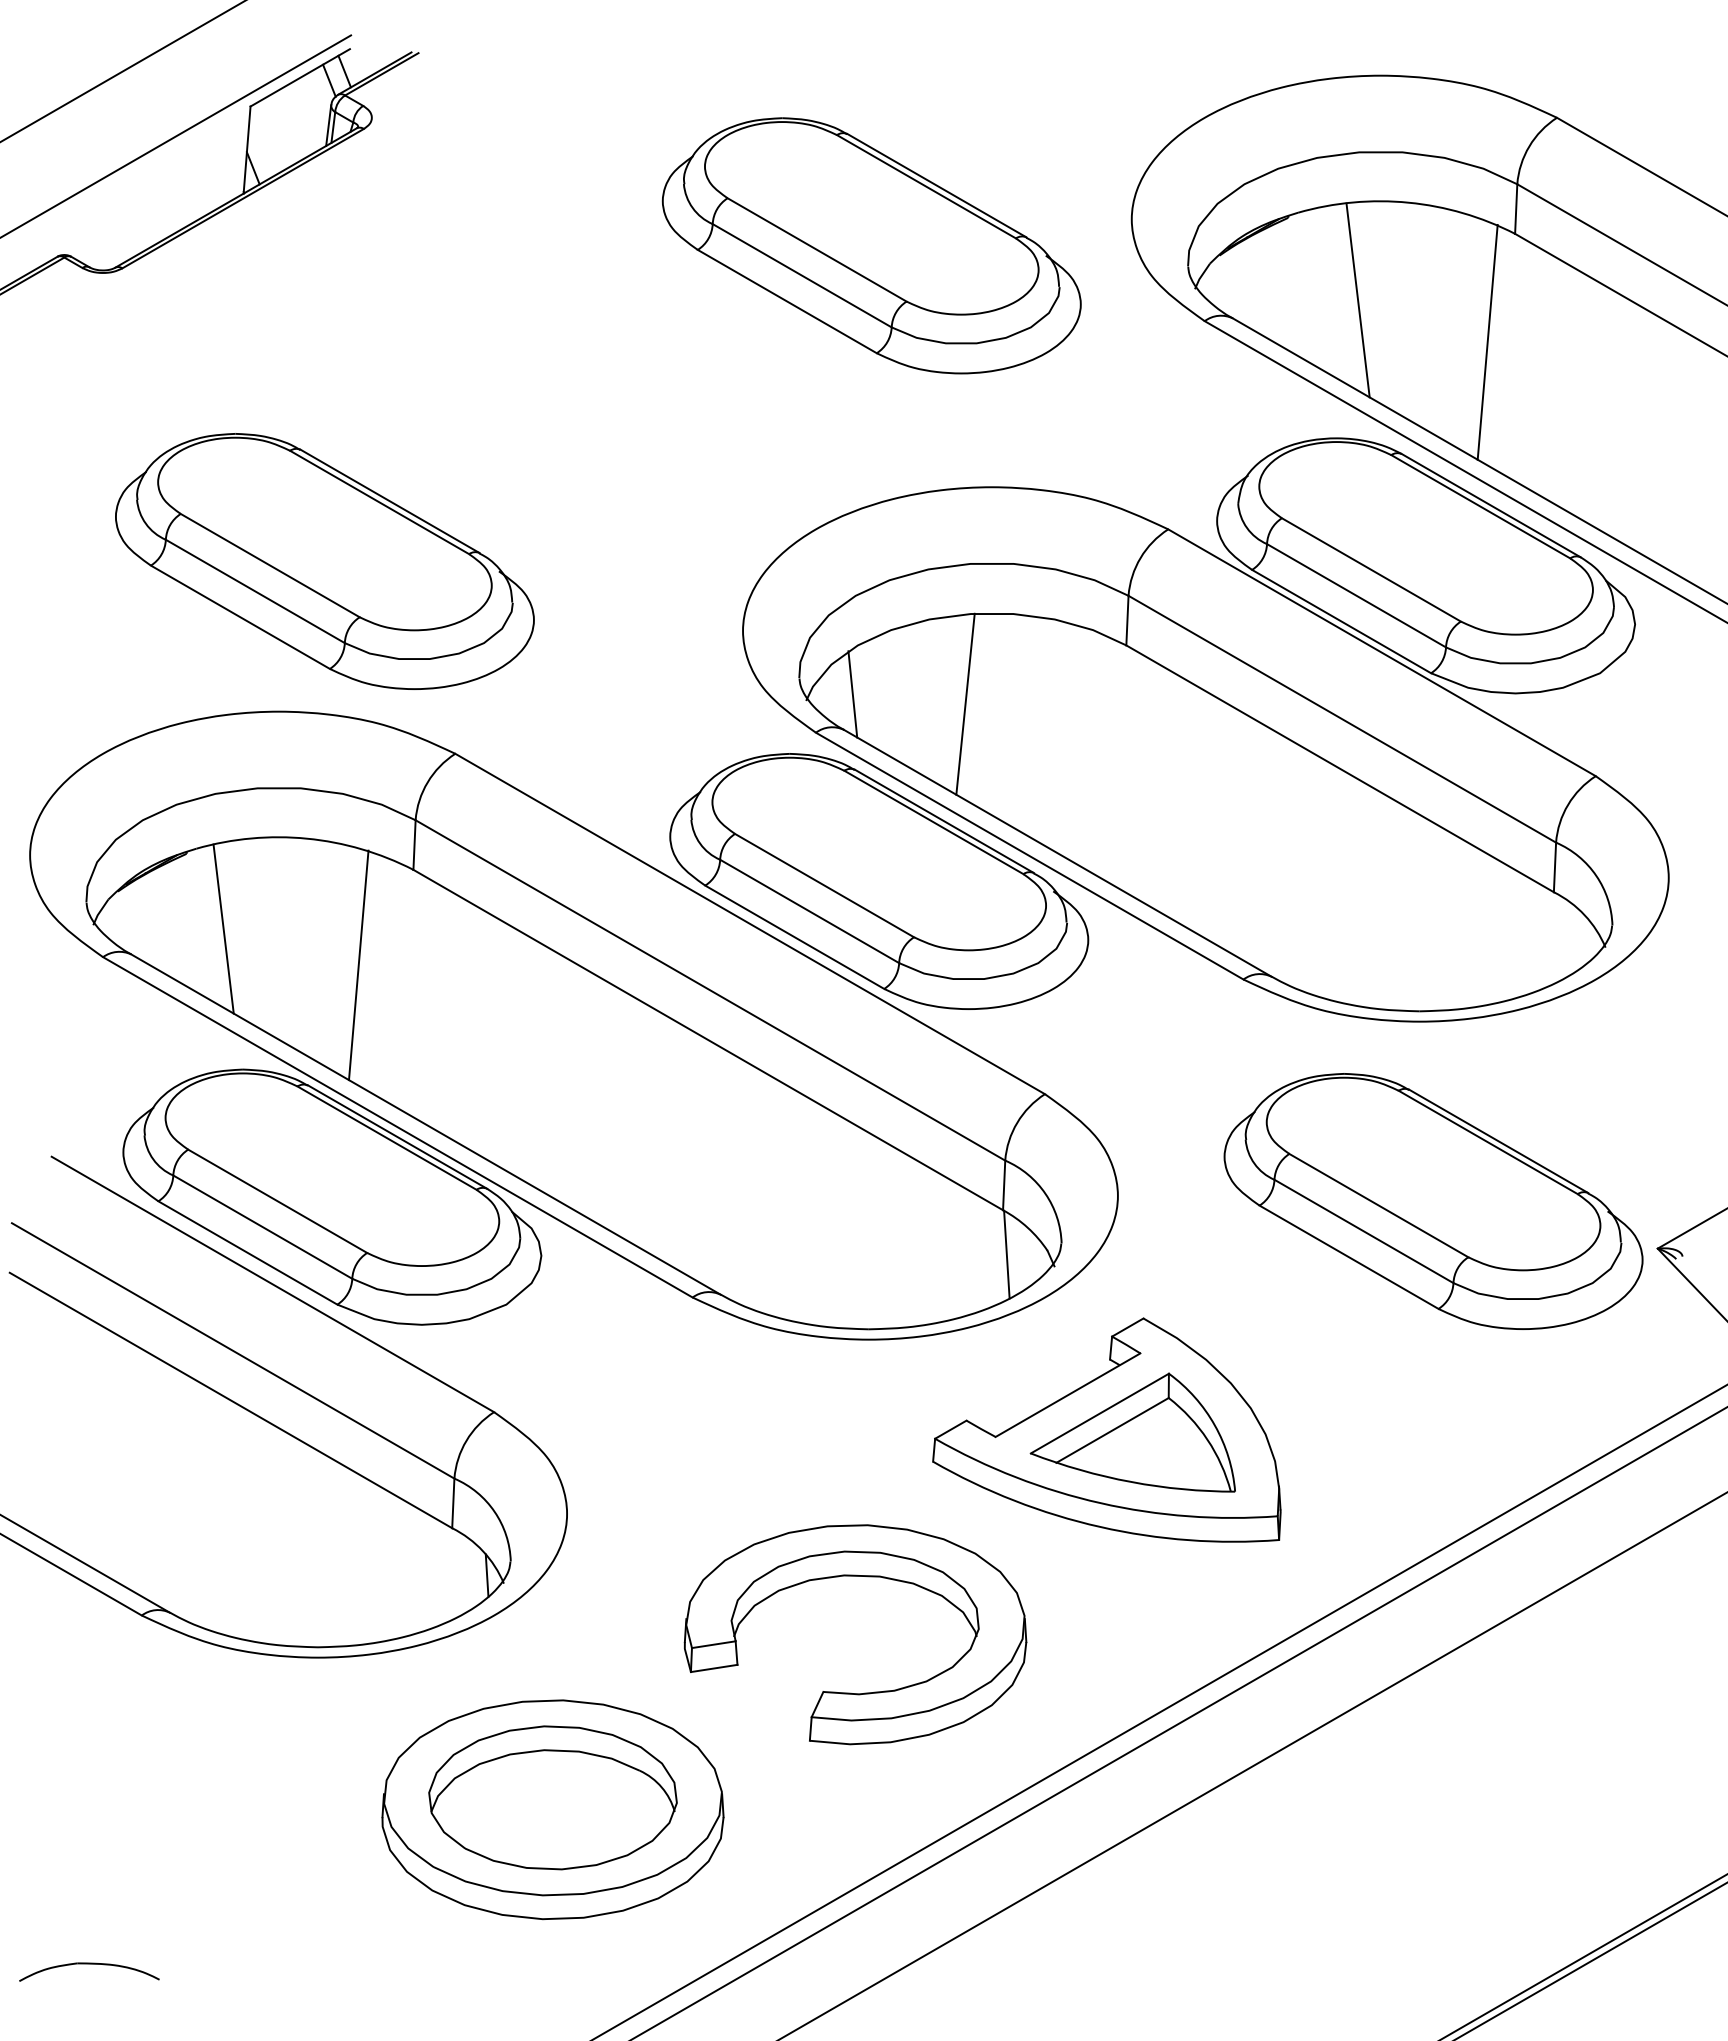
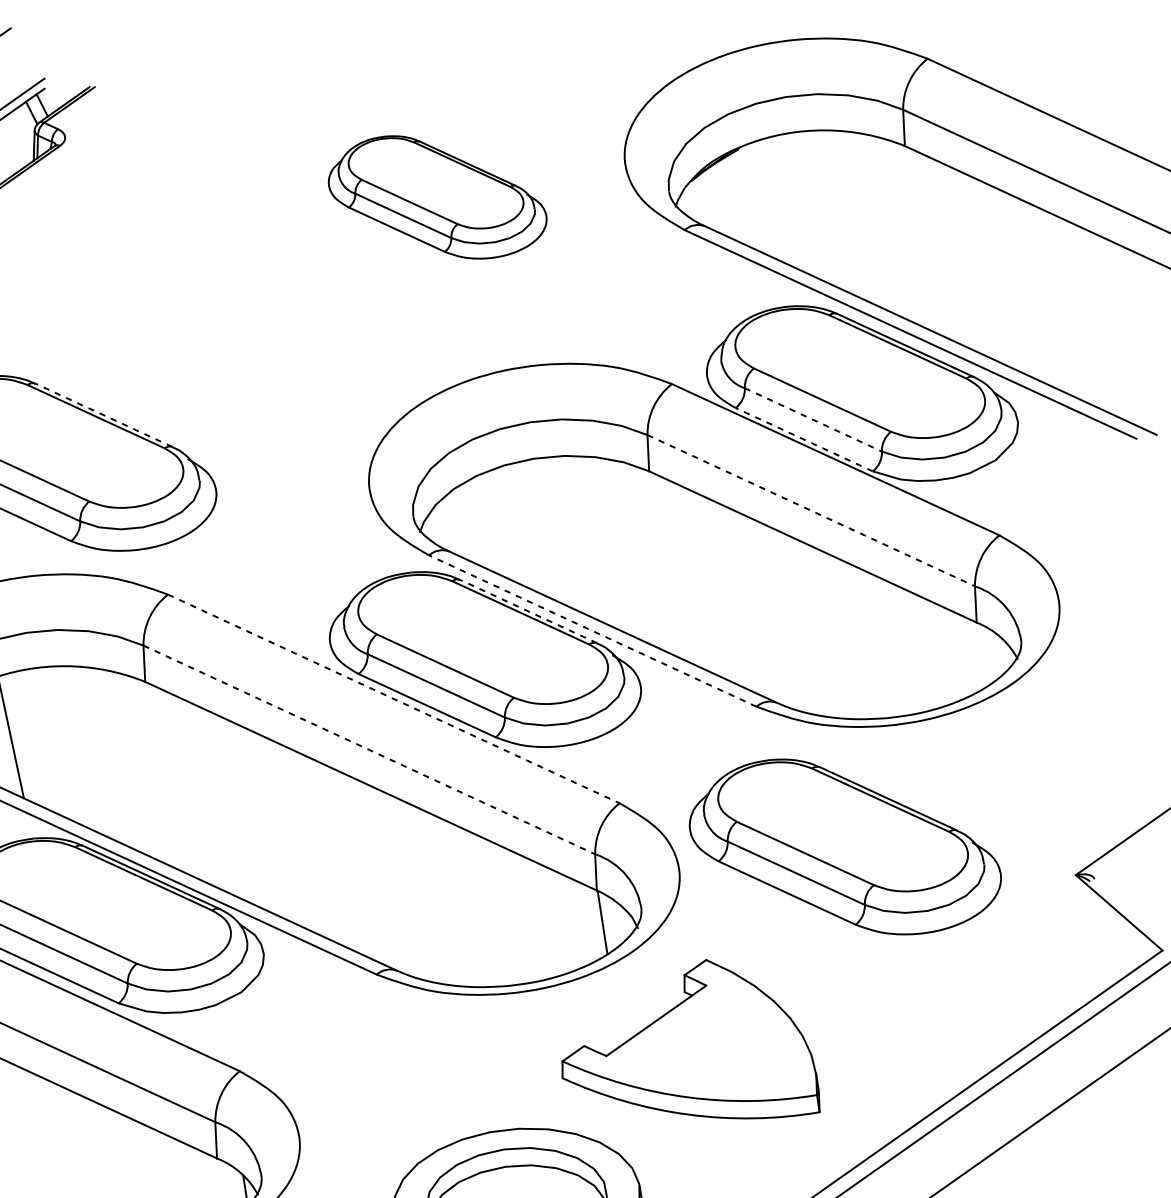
part: (871, 245) -> (437, 197), size x0.7
line: (1357, 300) -> (794, 204), removed
line: (1487, 341) -> (891, 226), removed
line: (389, 501) -> (103, 415), solid -> dashed
line: (1356, 596) -> (813, 420), solid -> dashed
line: (1341, 621) -> (804, 439), solid -> dashed
line: (852, 694) -> (453, 525), removed
line: (965, 703) -> (535, 524), removed
line: (1342, 719) -> (811, 510), solid -> dashed
line: (944, 821) -> (528, 611), solid -> dashed
line: (1029, 856) -> (592, 631), solid -> dashed
line: (750, 924) -> (394, 699), solid -> dashed
line: (358, 965) -> (111, 755), removed
line: (710, 990) -> (369, 749), solid -> dashed
part: (1433, 1201) -> (844, 846), moved
part: (1132, 1432) -> (705, 1043), removed

